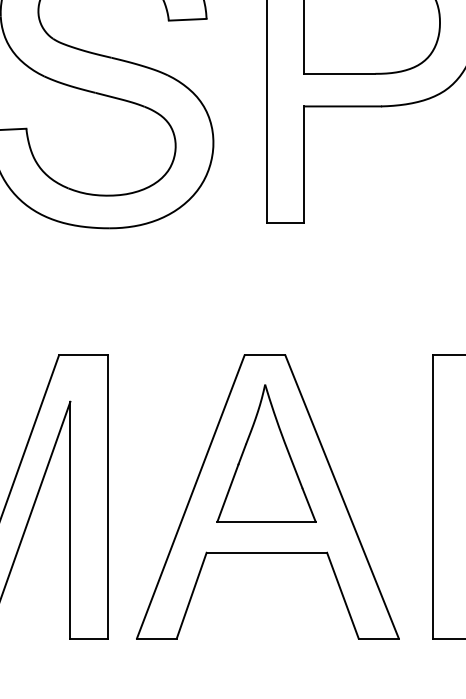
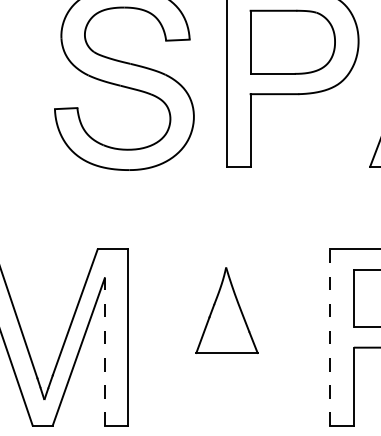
part: (267, 497) -> (227, 337), removed
line: (432, 497) -> (330, 337), solid -> dashed
line: (69, 519) -> (104, 351), solid -> dashed

